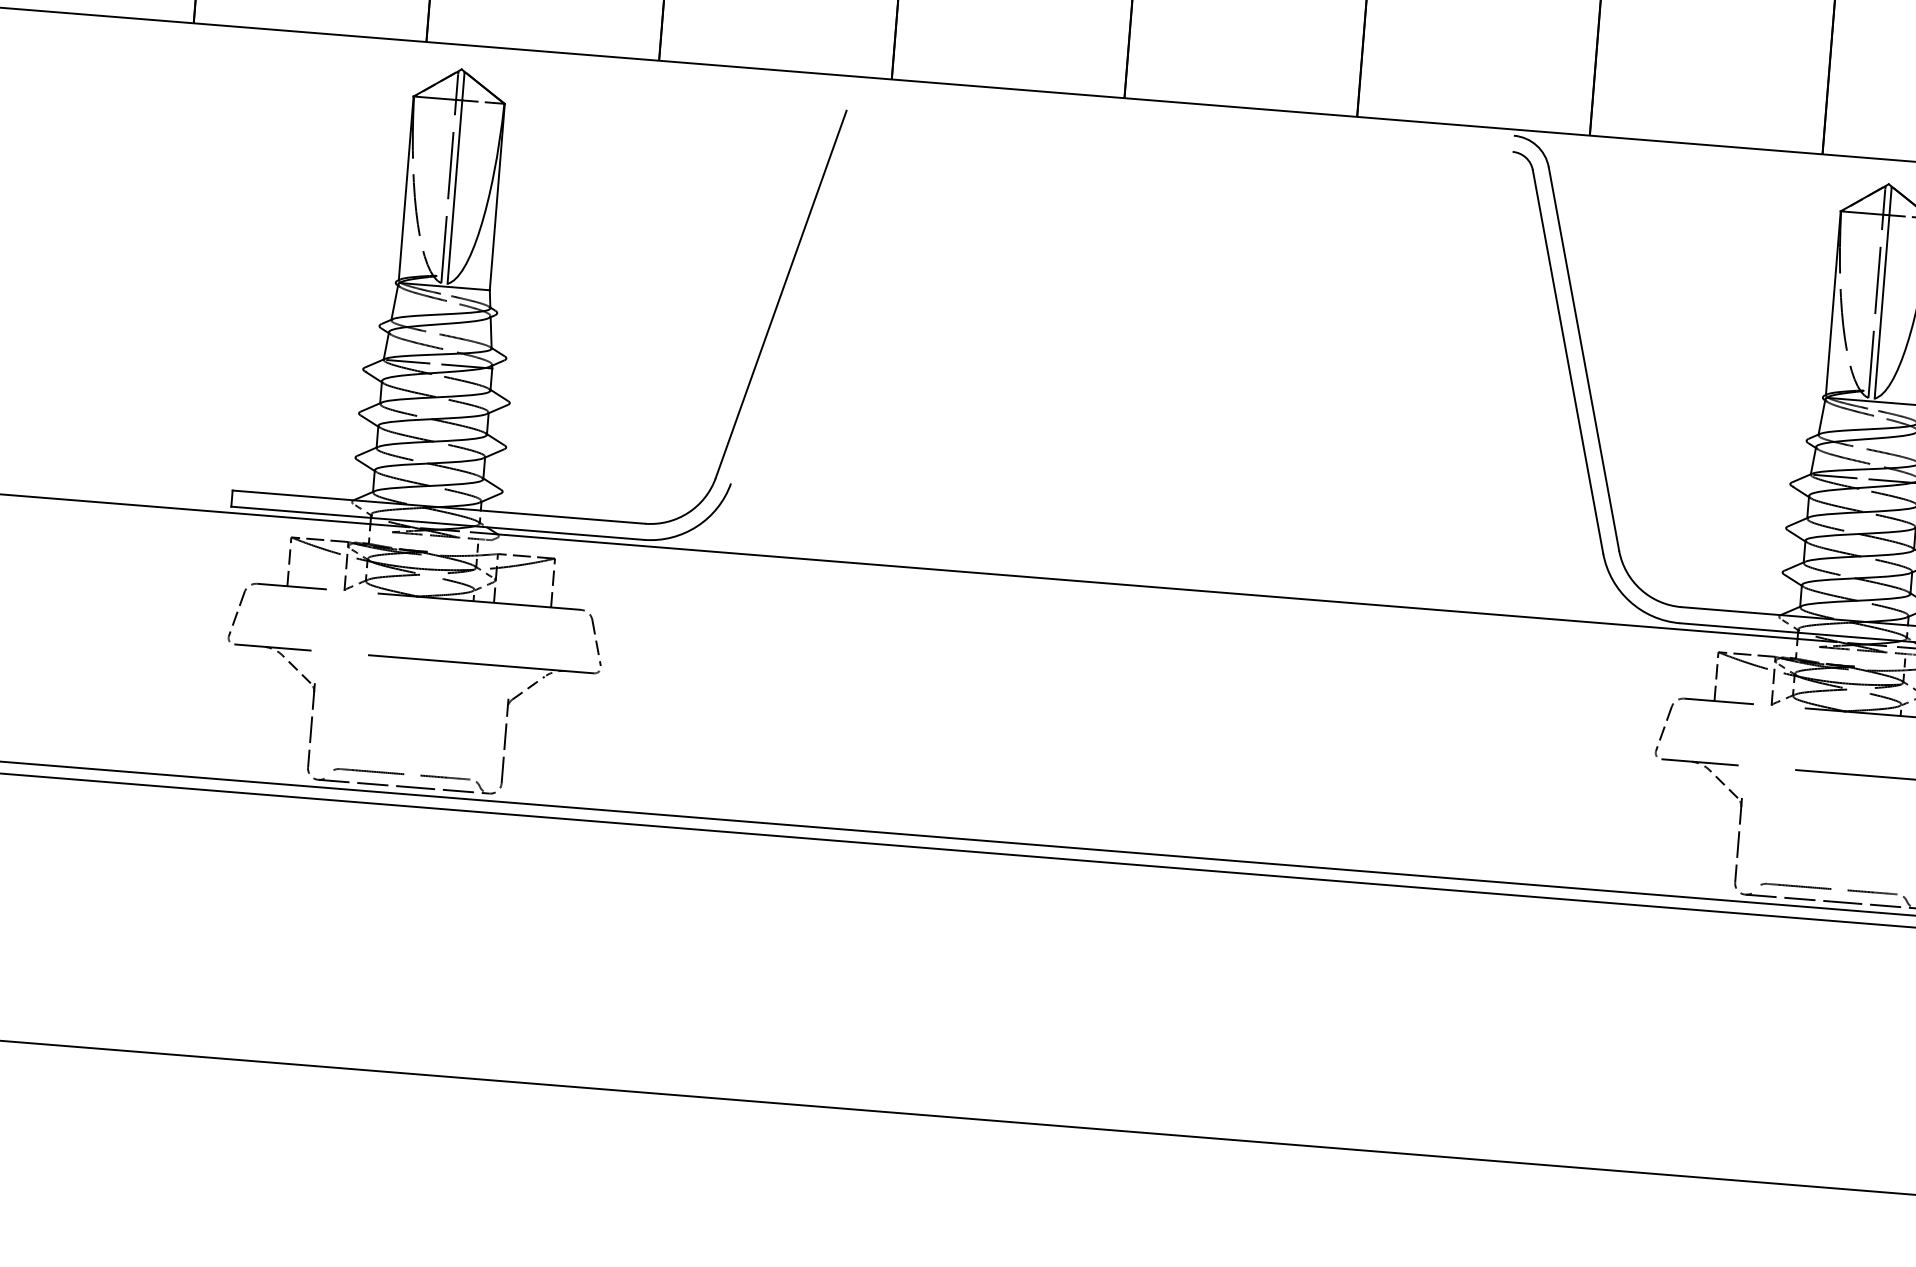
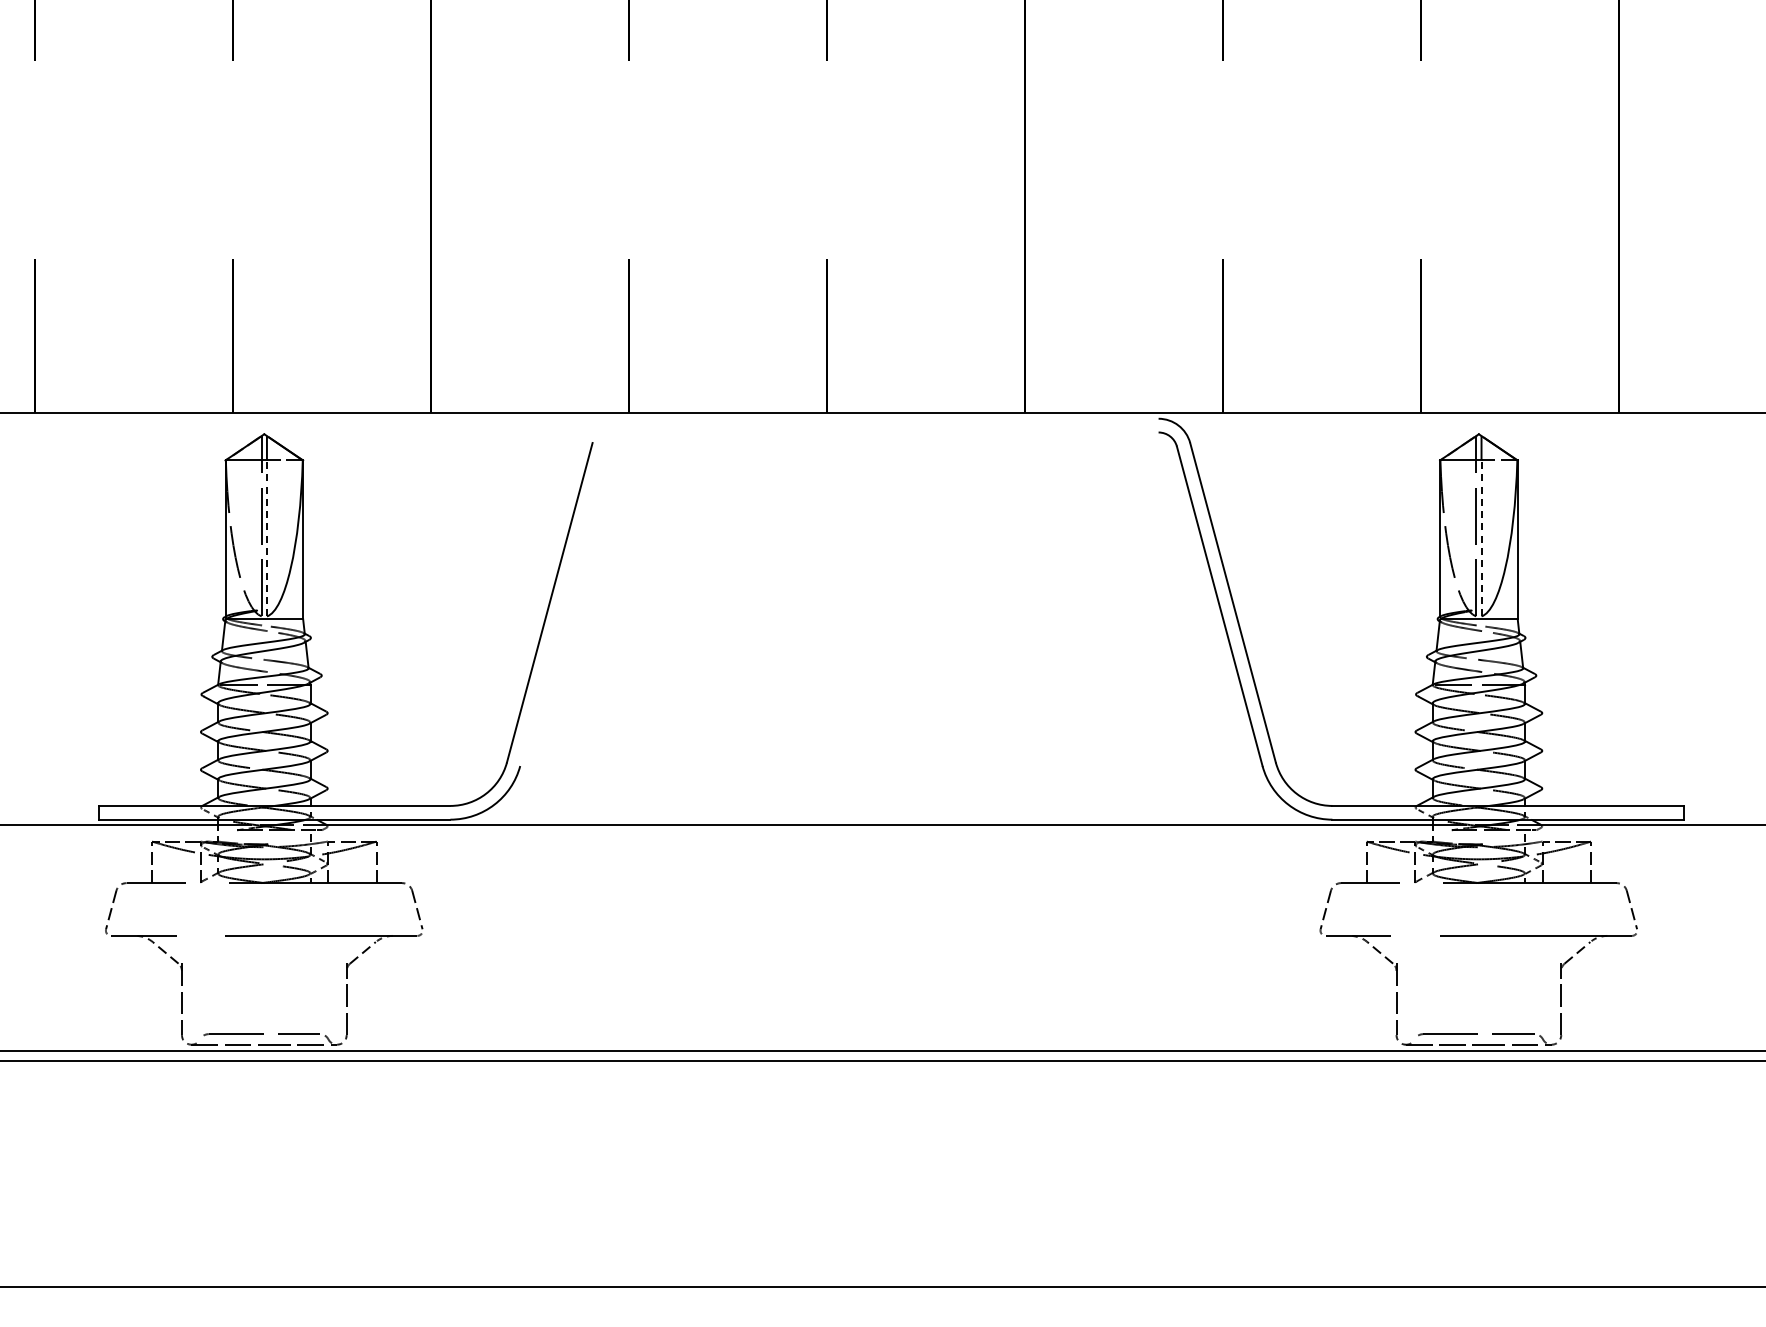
line: (454, 190) -> (266, 537), solid -> dashed
line: (1882, 305) -> (1481, 537), solid -> dashed

